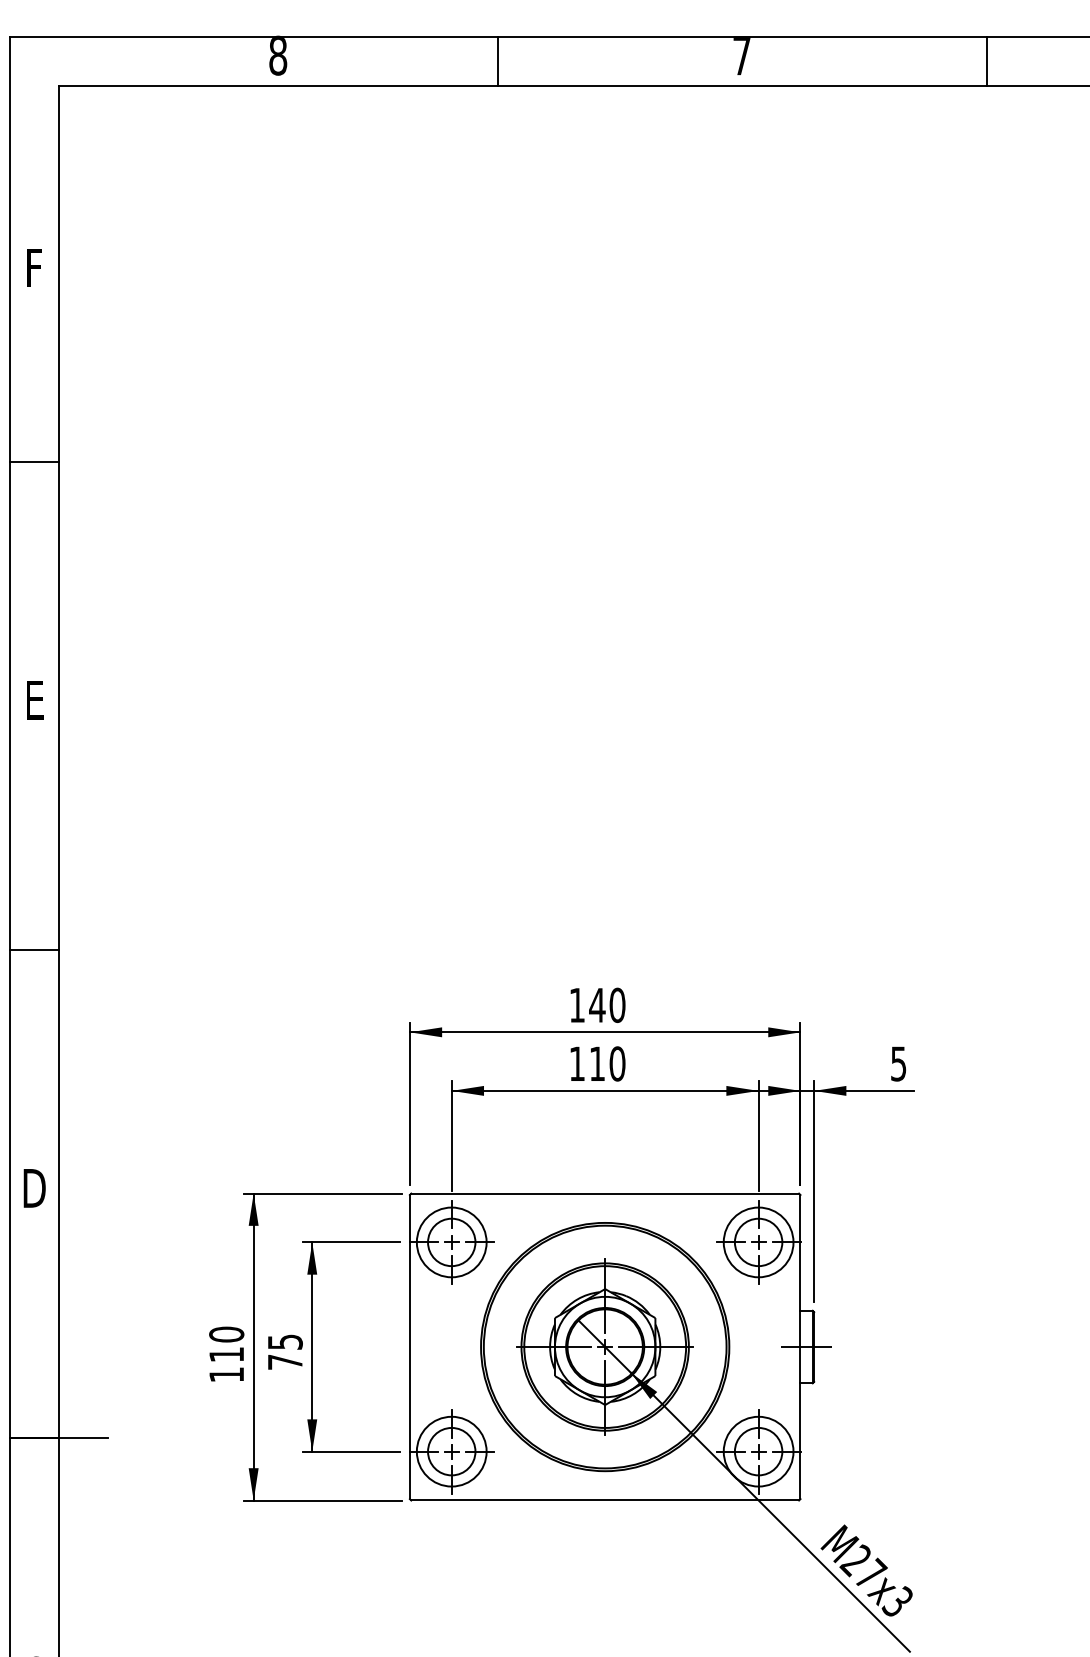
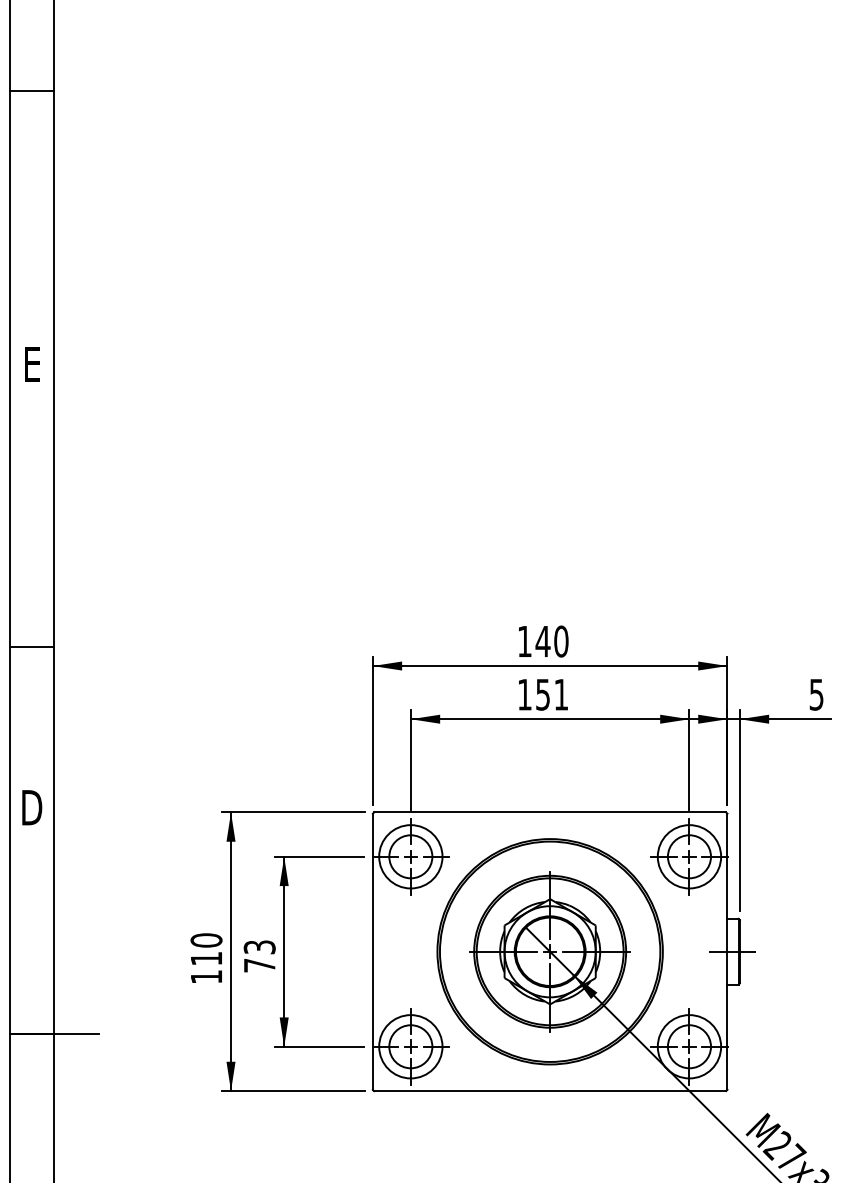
line: (34, 461) -> (32, 90), moved
line: (34, 949) -> (32, 646), moved
text: (607, 1063) -> (552, 694), 110 -> 151
text: (284, 1341) -> (259, 946), 75 -> 73

